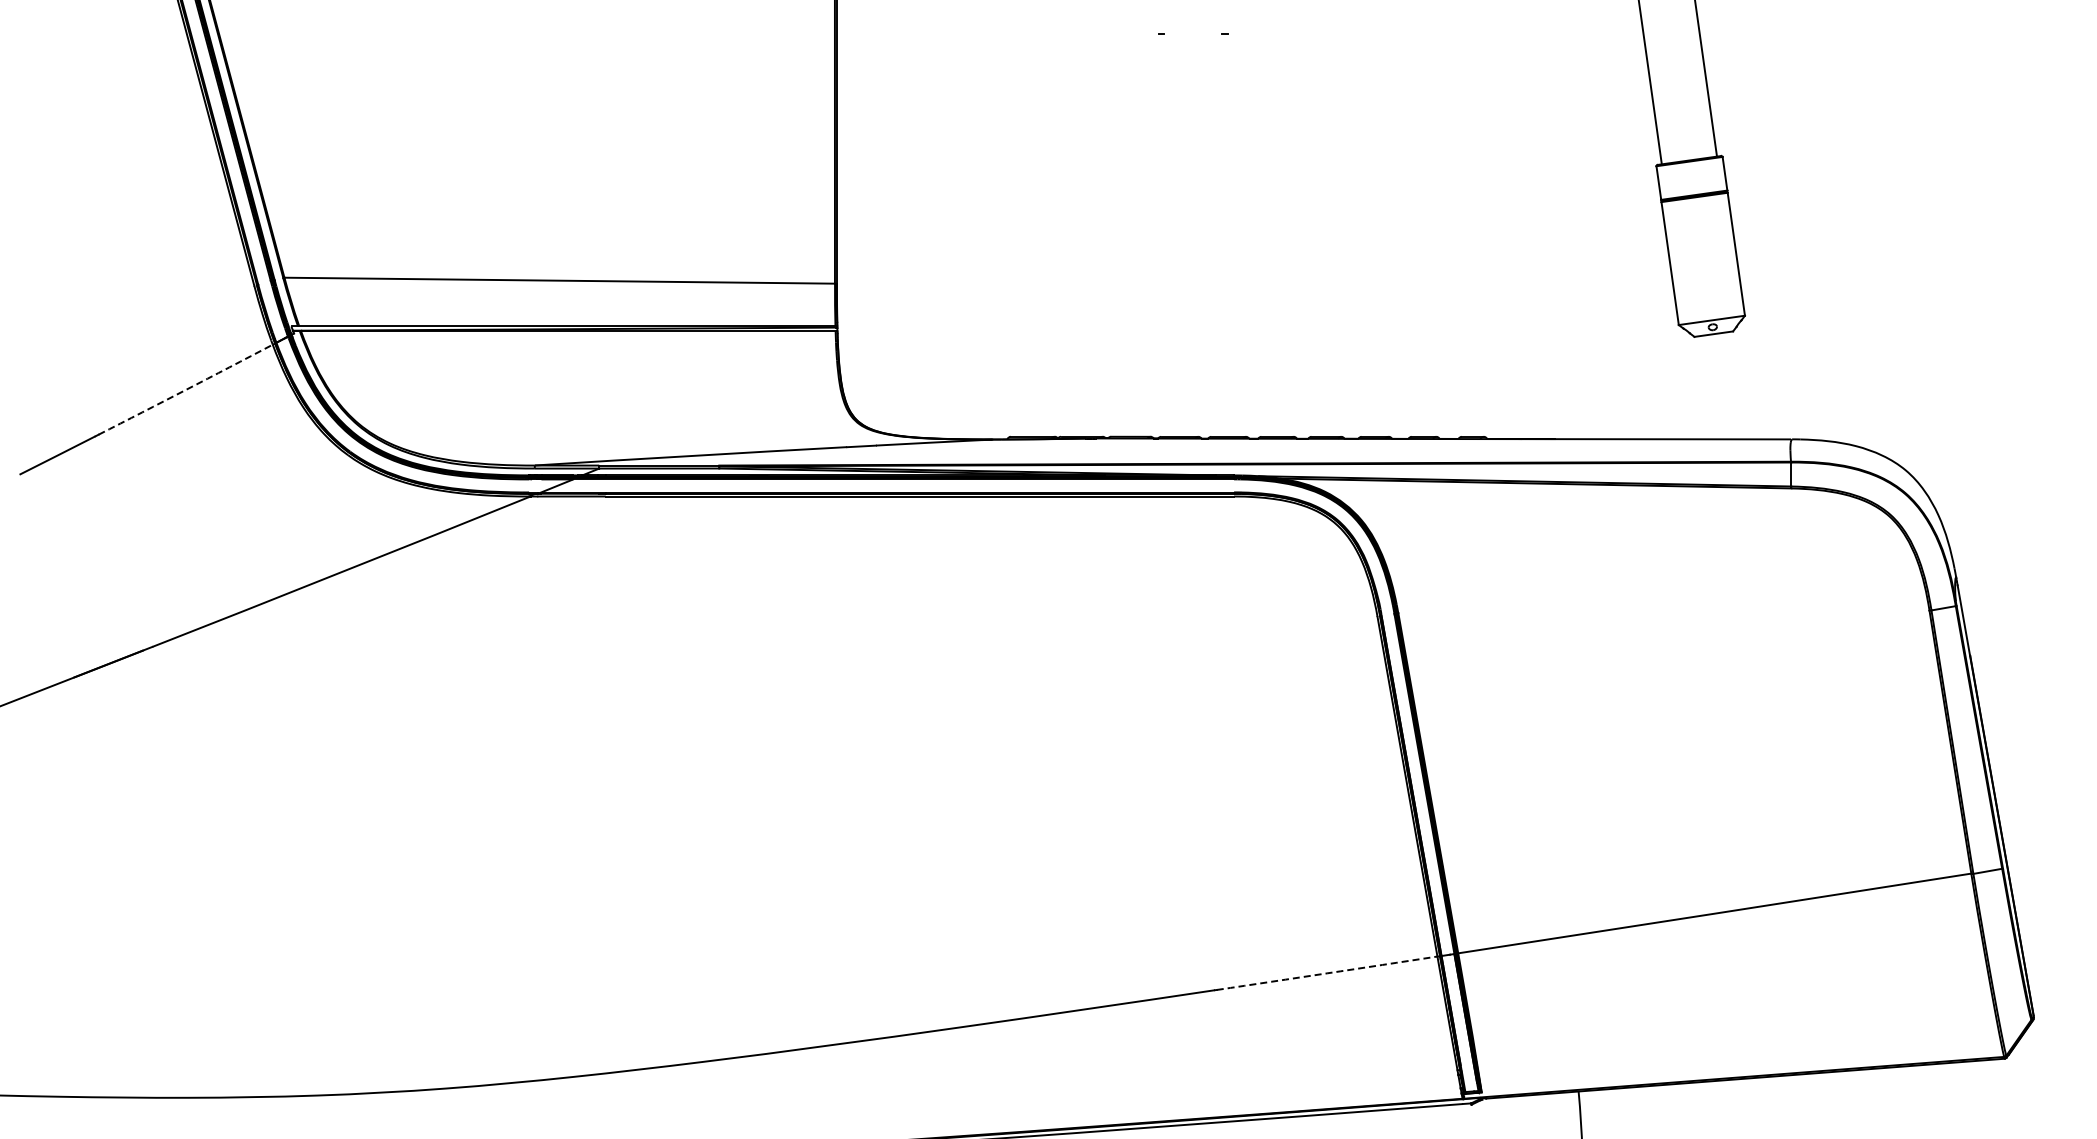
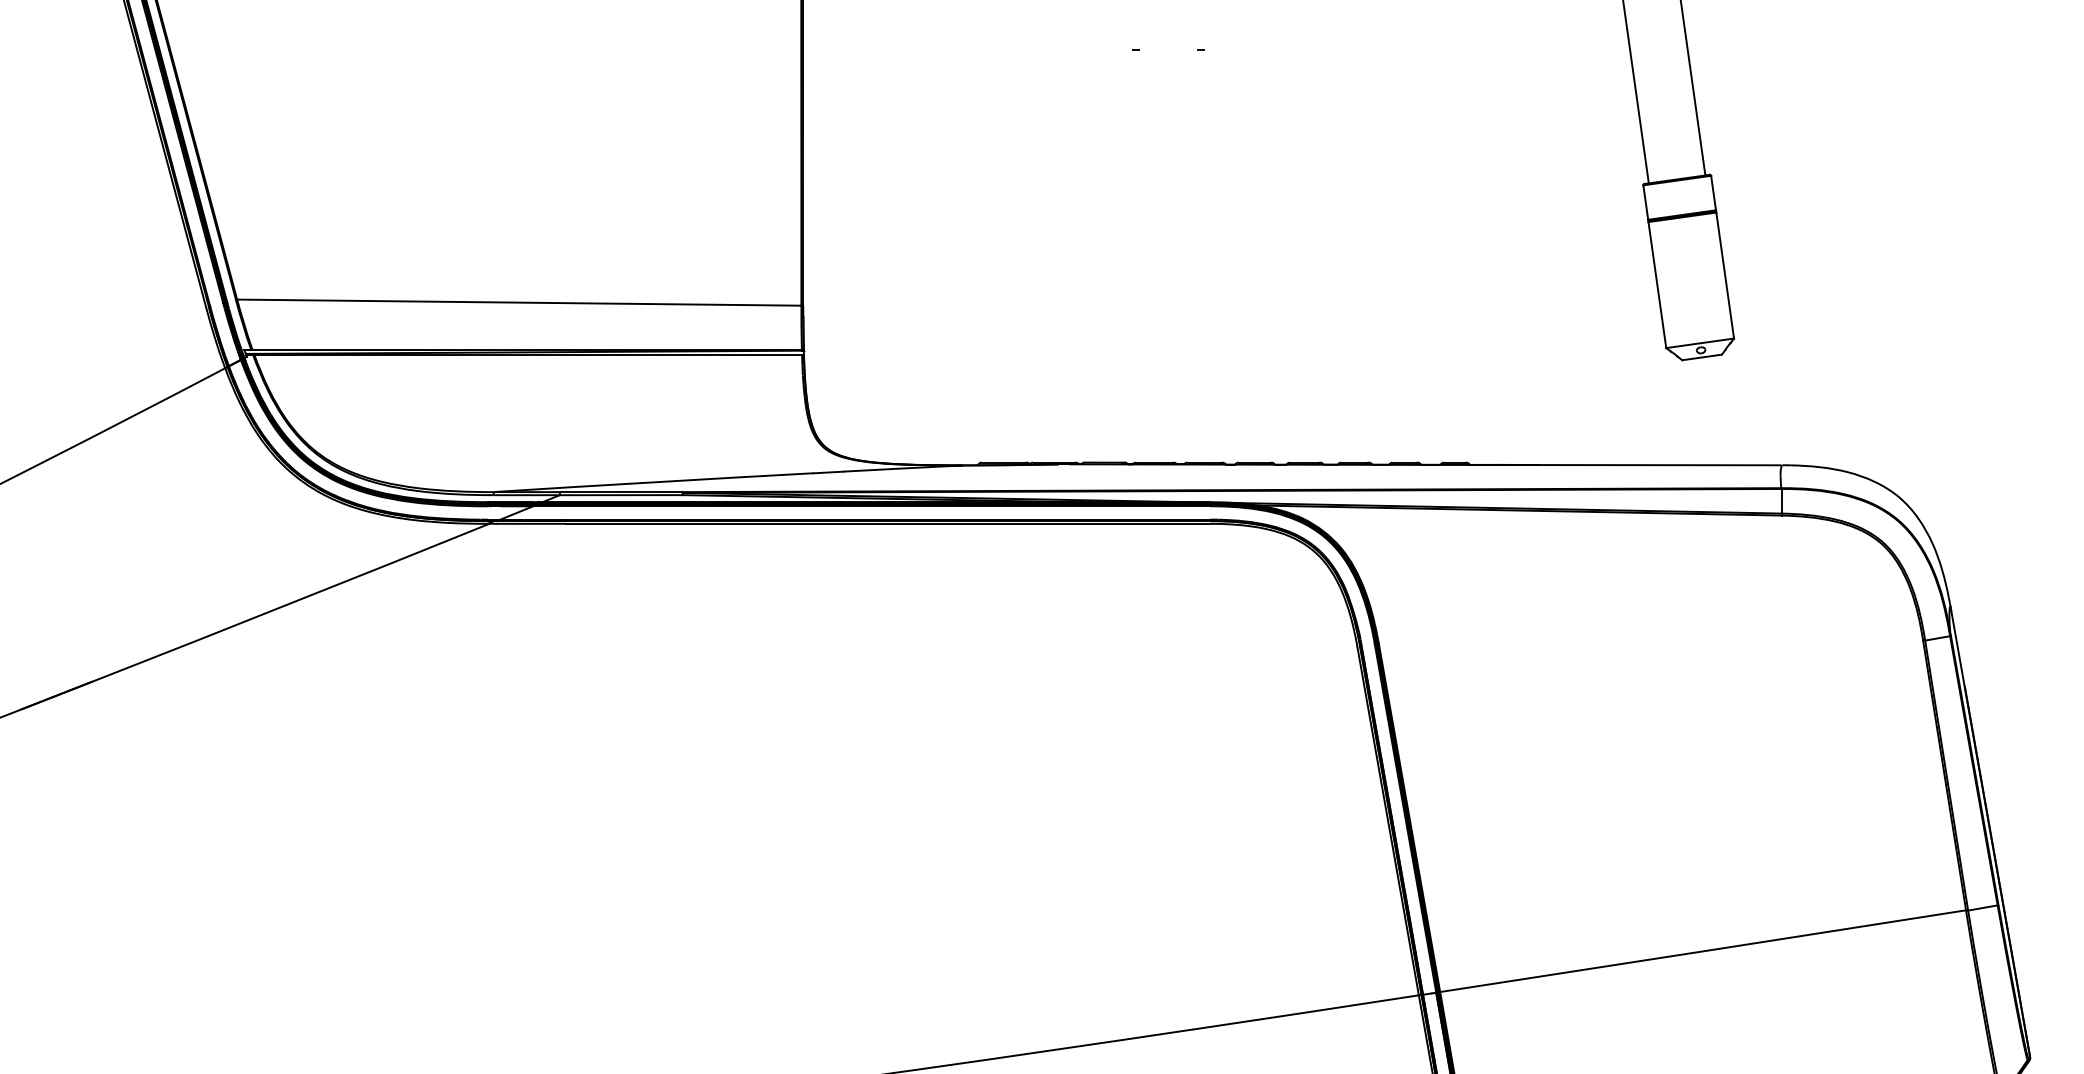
arc: (185, 390) -> (135, 415), dashed -> solid
arc: (1327, 973) -> (1306, 1012), dashed -> solid

